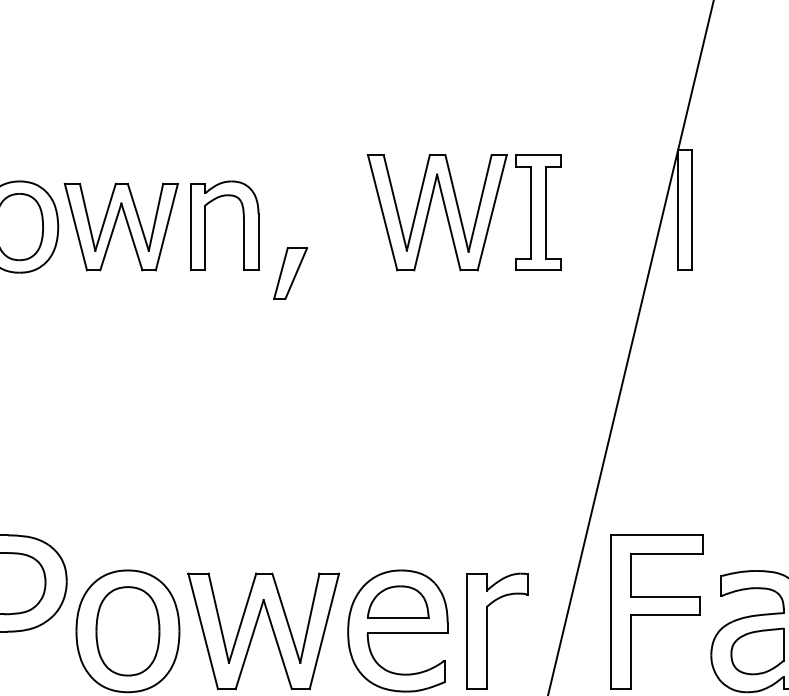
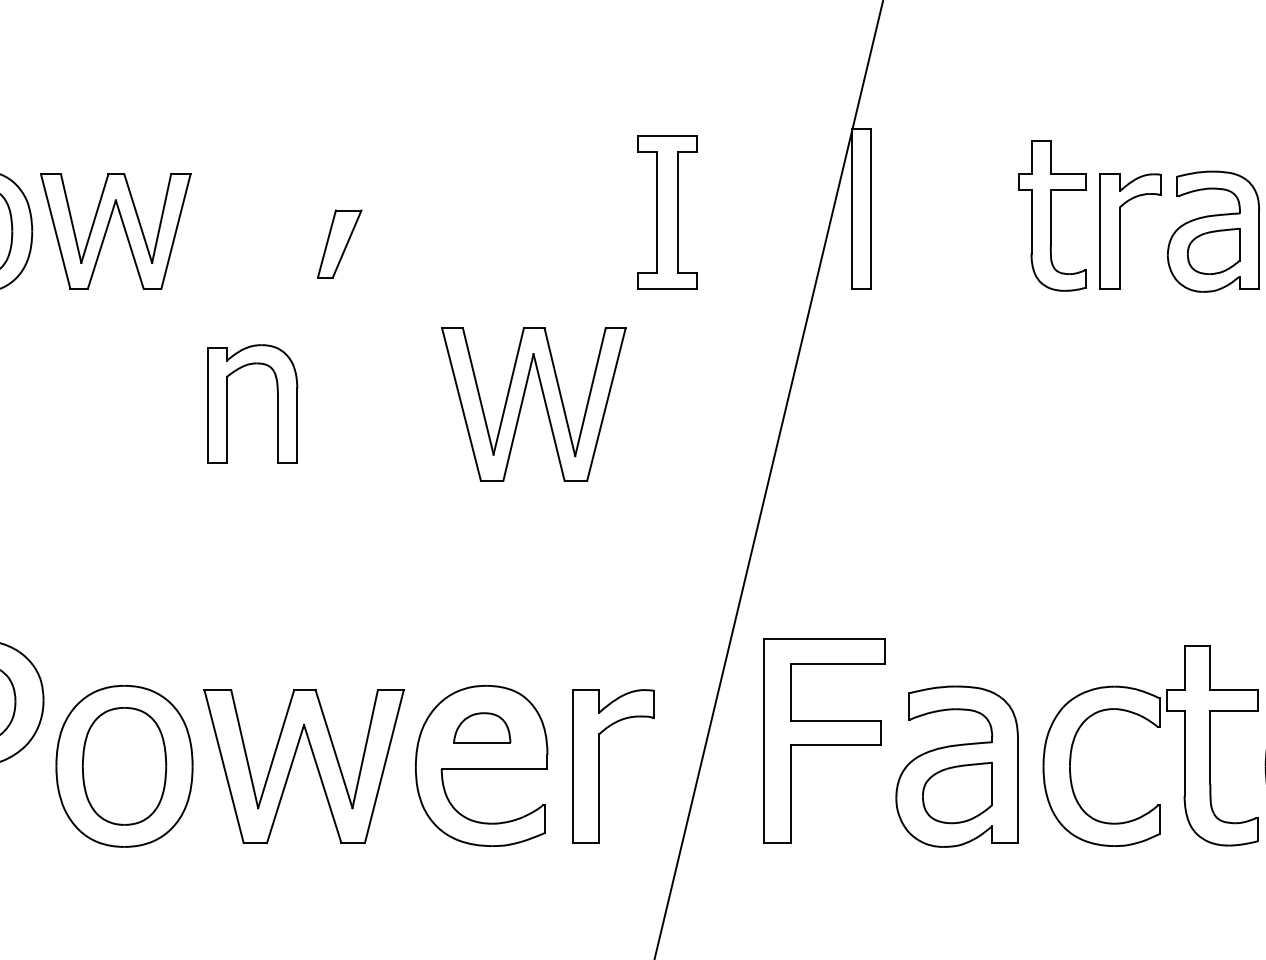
part: (429, 210) -> (523, 401), moved
part: (205, 225) -> (227, 403), moved
part: (290, 273) -> (339, 243), moved
part: (398, 601) -> (482, 727), size x0.7

